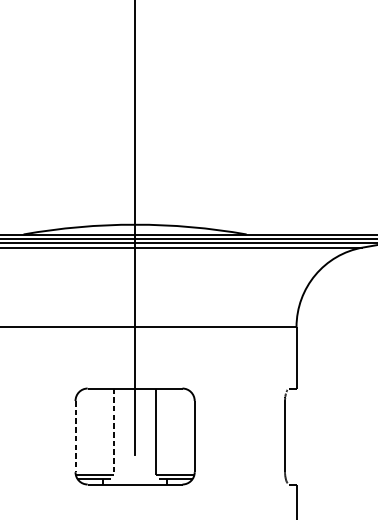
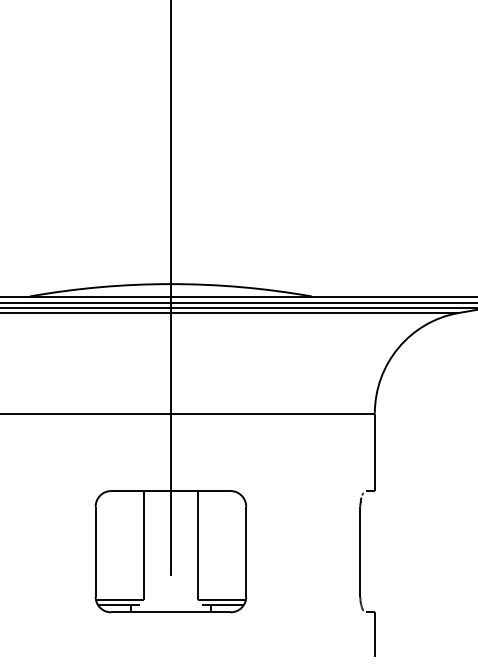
line: (114, 431) -> (144, 545), dashed -> solid
line: (75, 436) -> (95, 551), dashed -> solid

